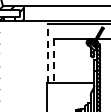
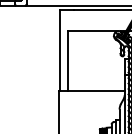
line: (47, 52) -> (59, 49), dashed -> solid
line: (53, 60) -> (68, 60), dashed -> solid

